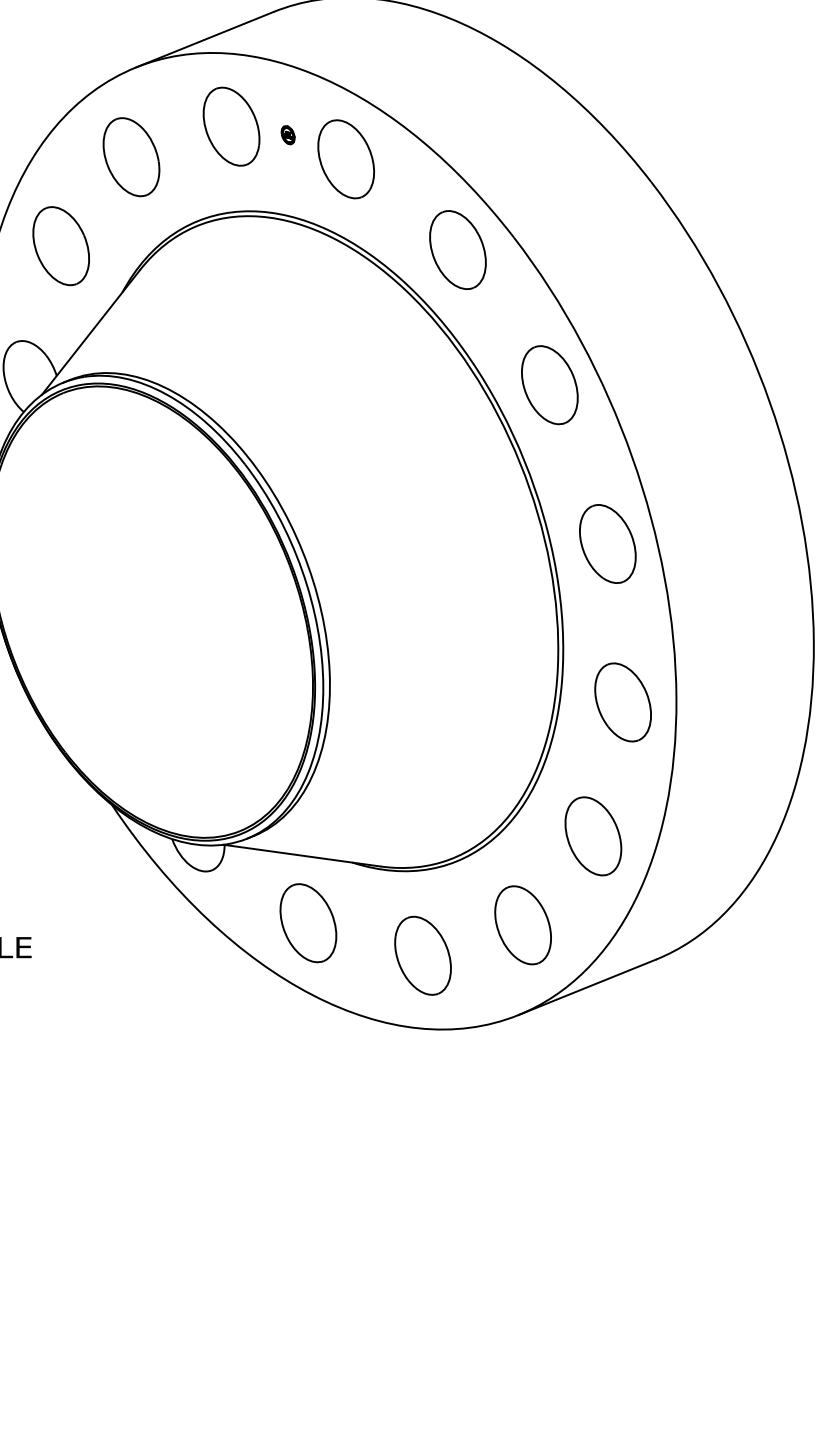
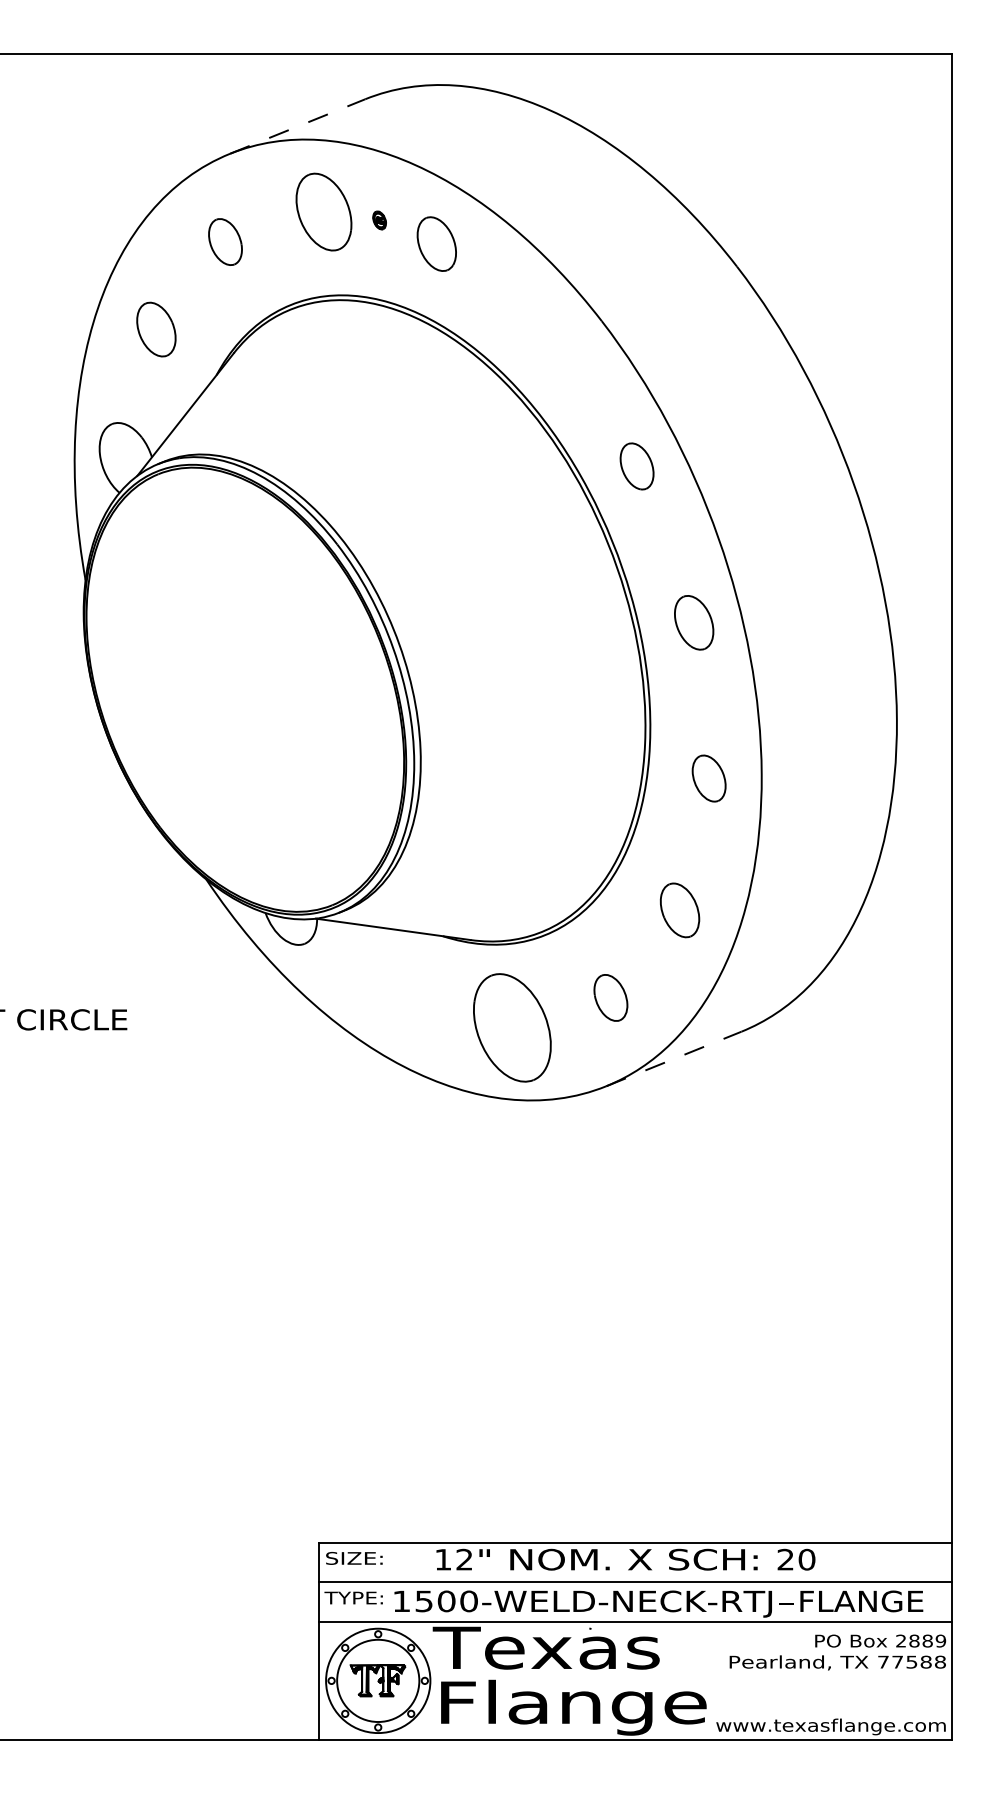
line: (204, 39) -> (297, 126), solid -> dashed
part: (131, 156) -> (225, 241), size x0.6
part: (345, 158) -> (436, 243), size x0.7
part: (61, 246) -> (156, 329), size x0.7
part: (457, 250) -> (546, 333), removed
part: (549, 385) -> (636, 466), size x0.6
part: (607, 543) -> (693, 622), size x0.7
part: (622, 702) -> (708, 778), size x0.6
part: (592, 836) -> (679, 910), size x0.7
part: (308, 922) -> (399, 995), removed
part: (522, 924) -> (610, 997), size x0.6
part: (423, 955) -> (512, 1027), size x1.4
line: (586, 986) -> (673, 1058), solid -> dashed

